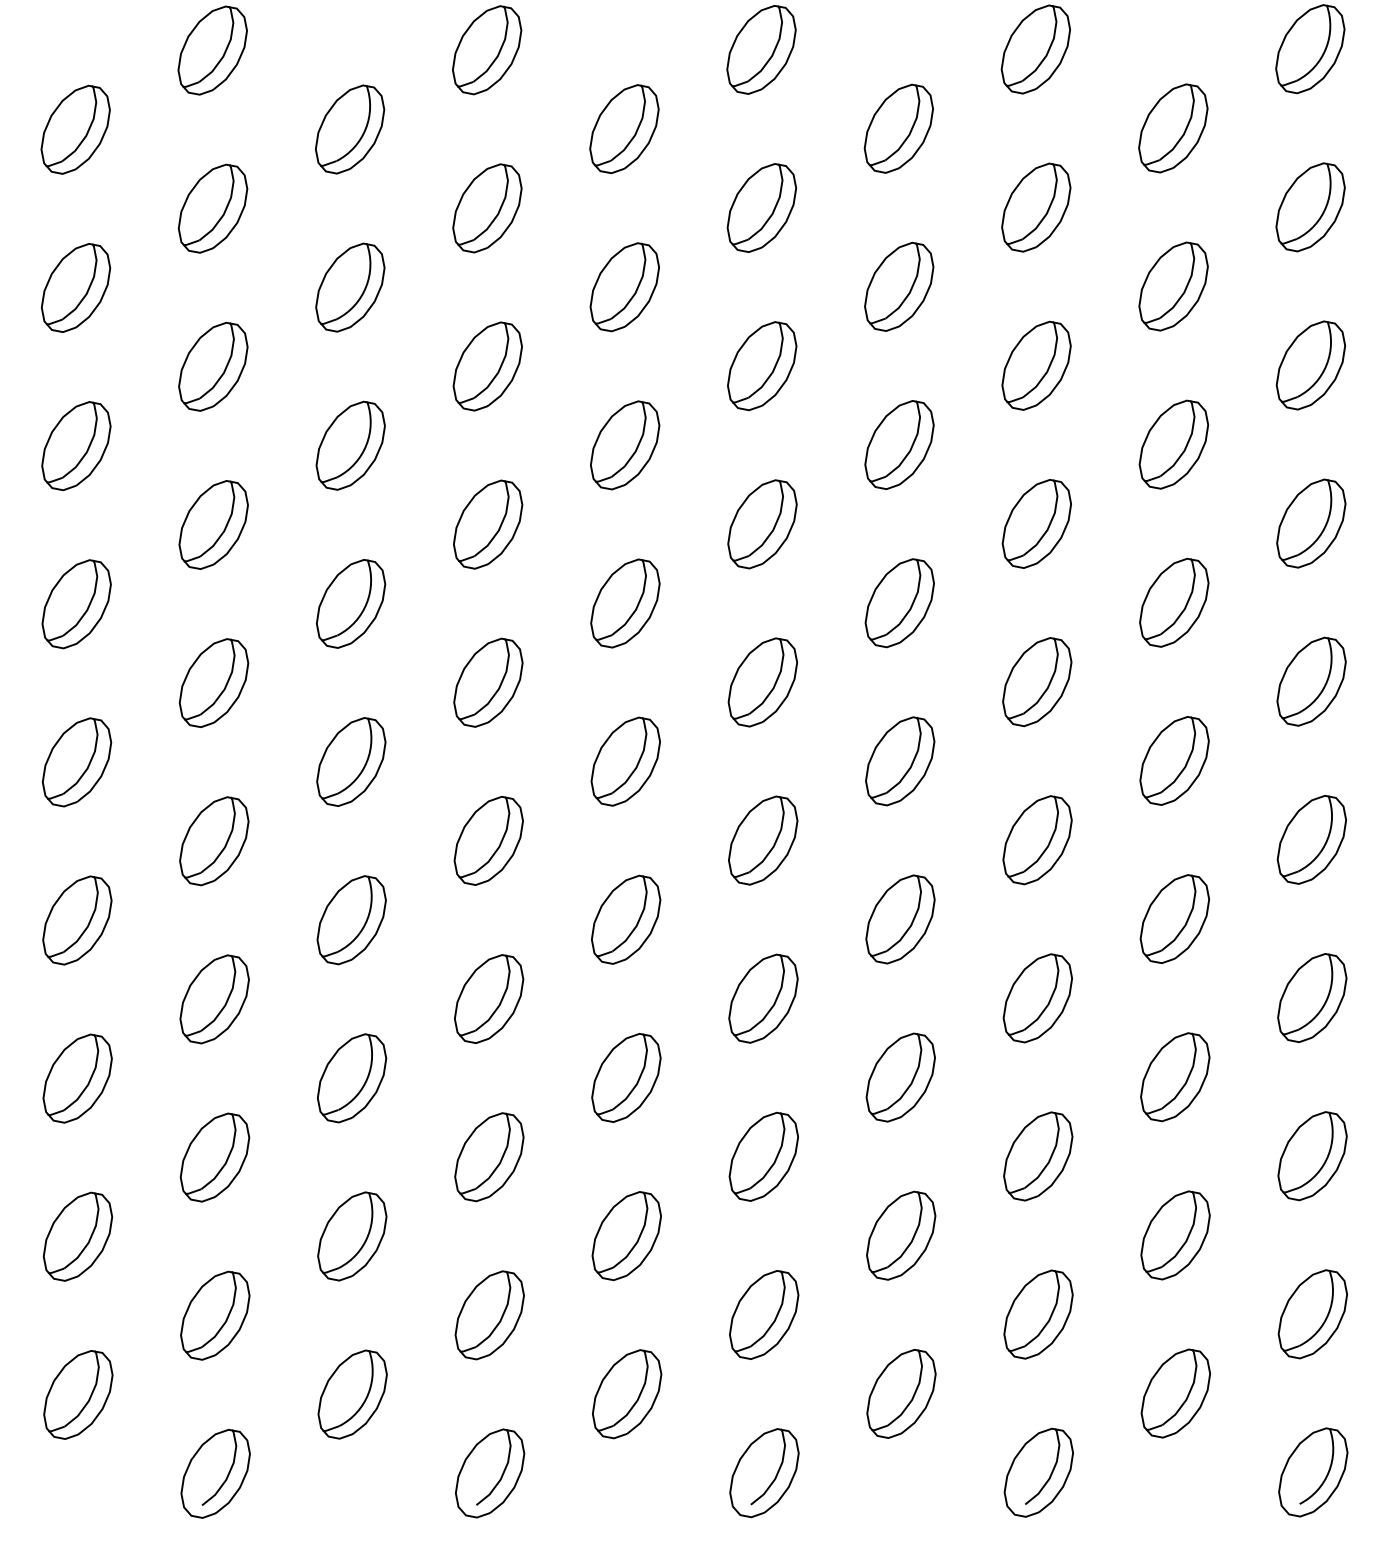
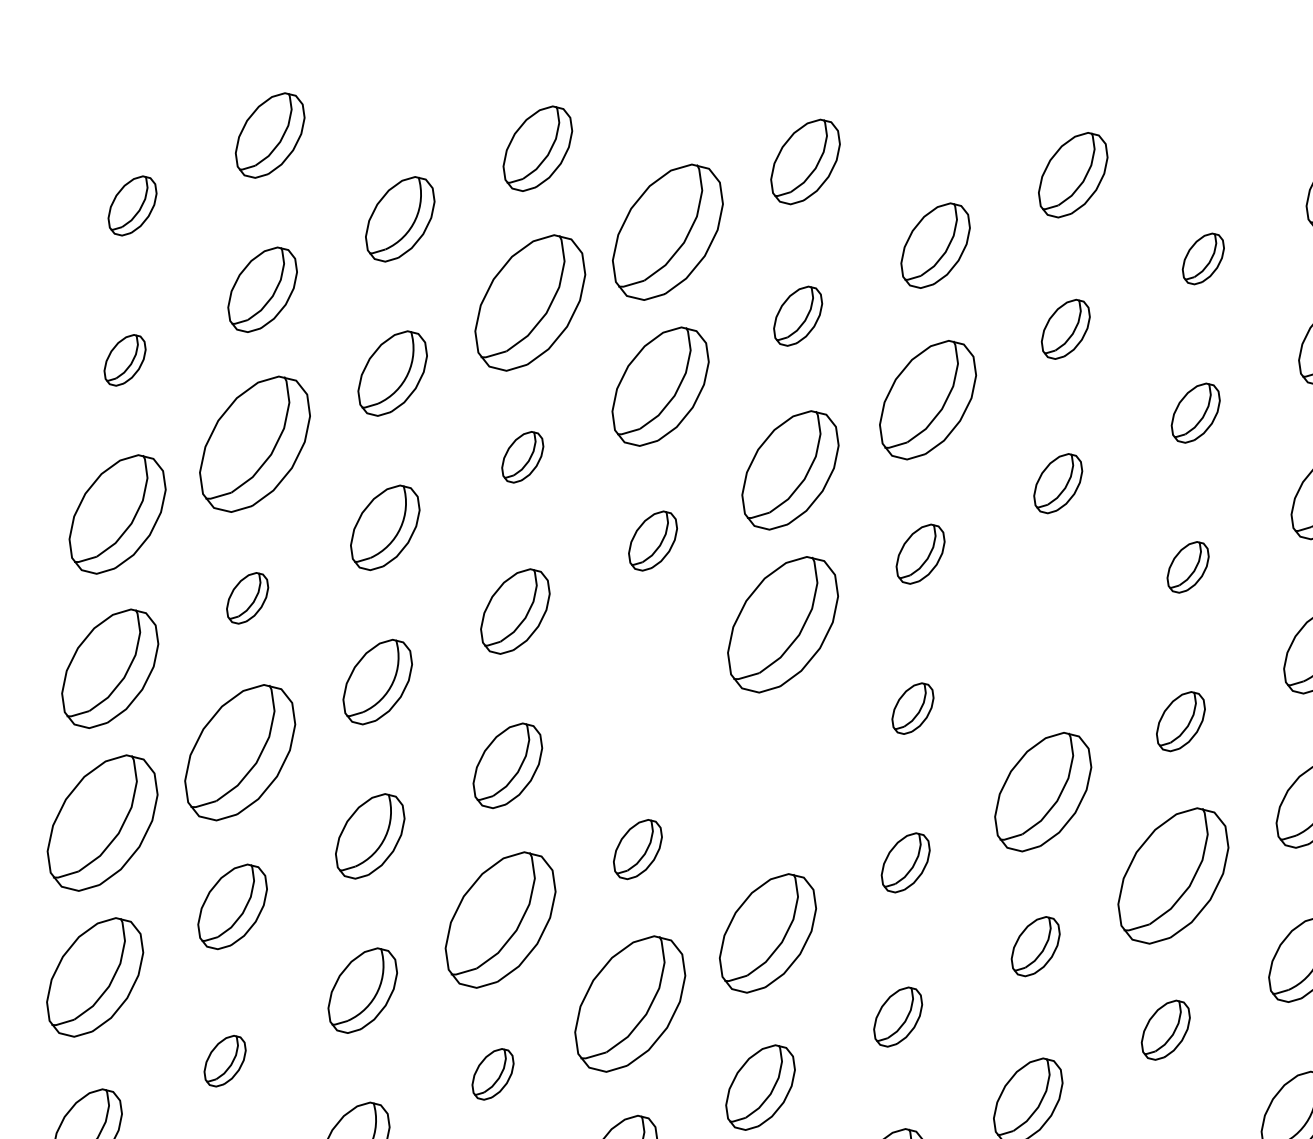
part: (1173, 128) -> (1203, 259), size x0.6
part: (75, 129) -> (132, 205), size x0.7
part: (624, 129) -> (667, 232), size x1.6
part: (761, 207) -> (797, 315), size x0.7
part: (1036, 207) -> (1065, 329), size x0.7
part: (487, 208) -> (530, 303), size x1.6
part: (899, 286) -> (928, 399), size x1.4
part: (1173, 286) -> (1195, 413), size x0.7
part: (75, 287) -> (124, 359), size x0.6
part: (624, 287) -> (660, 386), size x1.4
part: (1036, 365) -> (1058, 483), size x0.7
part: (213, 366) -> (255, 443), size x1.6
part: (487, 366) -> (522, 457), size x0.6
part: (762, 366) -> (790, 470), size x1.4
part: (899, 444) -> (920, 553), size x0.7
part: (1173, 444) -> (1187, 567), size x0.6
part: (625, 445) -> (653, 541), size x0.7
part: (76, 446) -> (117, 515), size x1.4
part: (1036, 523) -> (1050, 637), removed
part: (213, 524) -> (247, 597), size x0.6
part: (762, 524) -> (783, 624), size x1.6
part: (1174, 602) -> (1181, 721), size x0.7
part: (625, 603) -> (645, 695), removed
part: (899, 603) -> (912, 708), size x0.6
part: (76, 604) -> (109, 669), size x1.4
part: (213, 682) -> (239, 751), size x1.6
part: (762, 682) -> (775, 779), removed
part: (1037, 682) -> (1043, 792), size x1.4
part: (1174, 760) -> (1173, 875), size x1.6
part: (625, 761) -> (637, 849), size x0.7
part: (900, 761) -> (905, 862), size x0.7
part: (76, 762) -> (102, 823), size x1.6
part: (488, 840) -> (500, 919), size x1.6
part: (763, 840) -> (768, 933), size x1.4
part: (1037, 840) -> (1035, 946), size x0.7
part: (1174, 918) -> (1165, 1029), size x0.7
part: (626, 919) -> (630, 1003), size x1.6
part: (900, 919) -> (898, 1017), size x0.7
part: (77, 920) -> (95, 977), size x1.4
part: (489, 998) -> (493, 1073), size x0.6
part: (214, 999) -> (225, 1061), size x0.6

